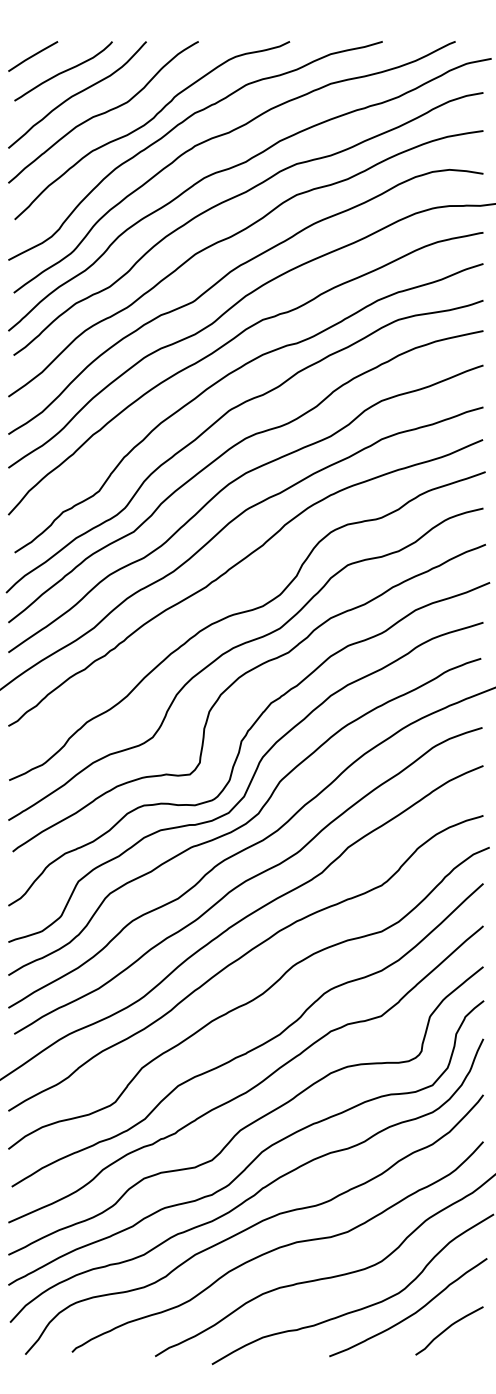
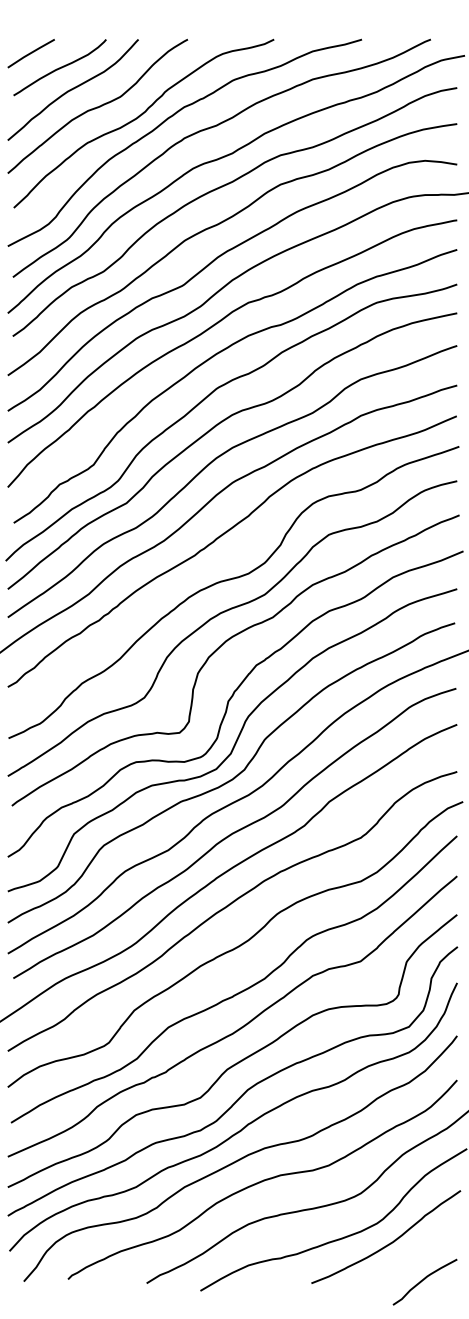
curve: (447, 1329) -> (423, 1280), moved

